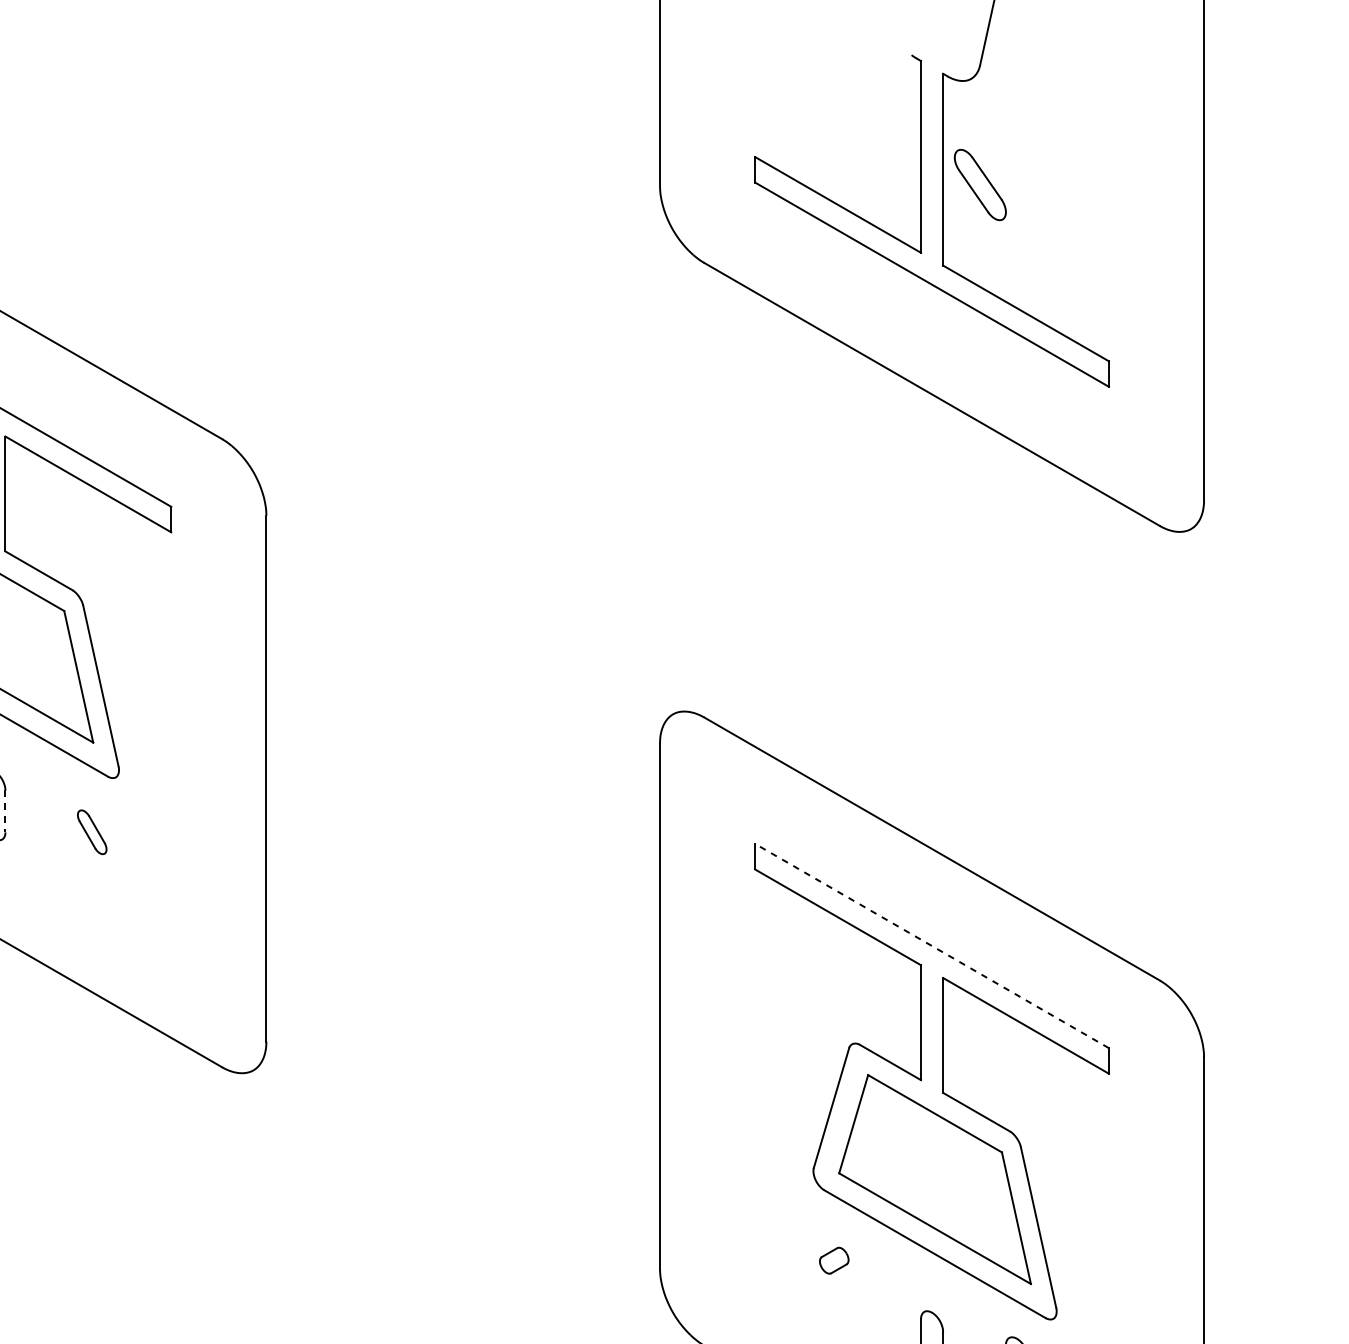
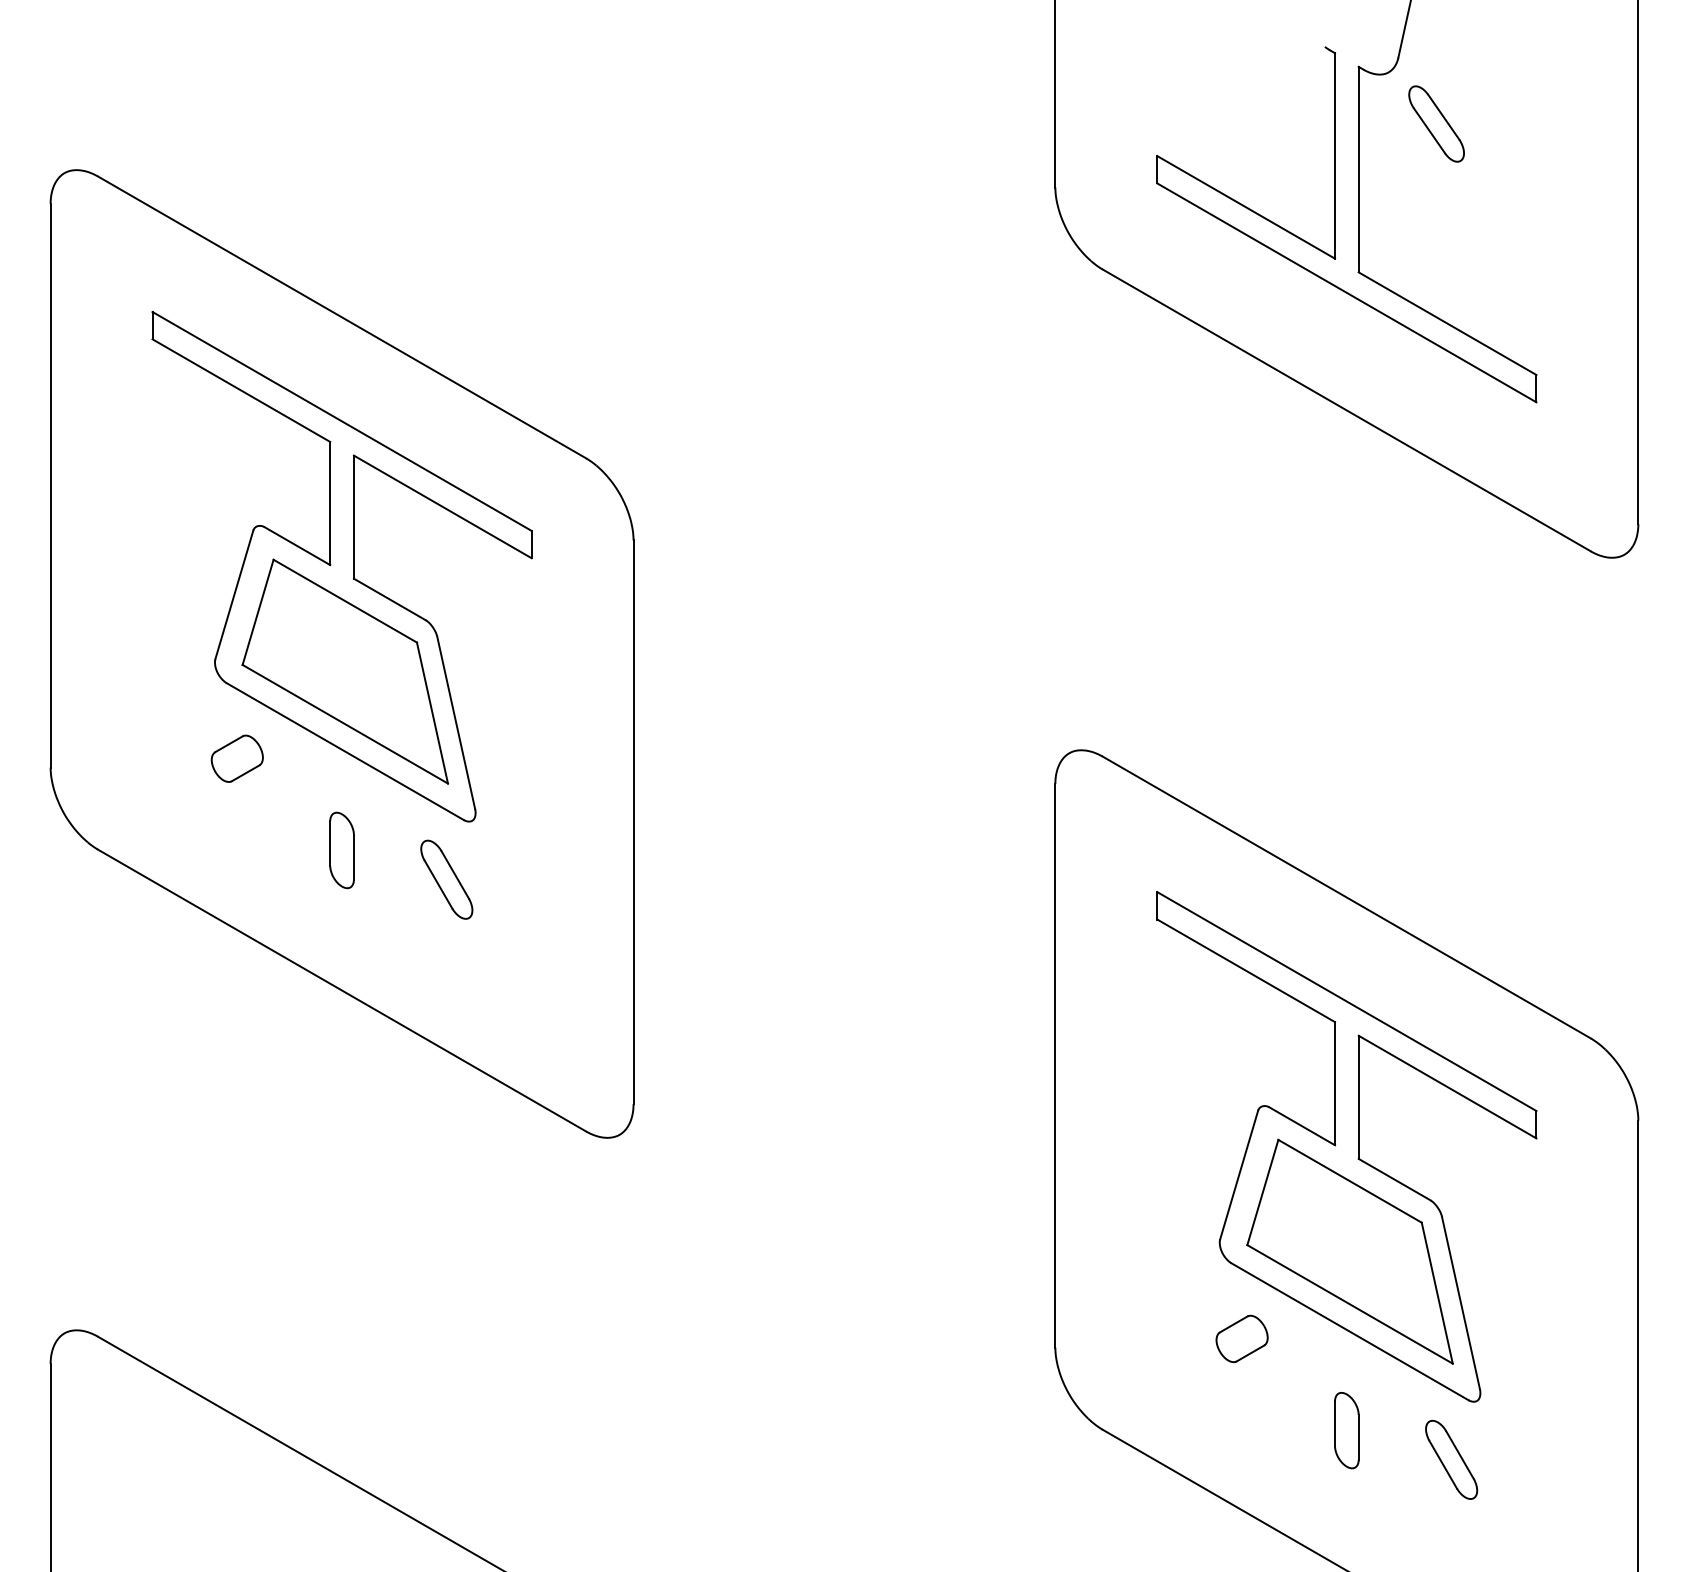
part: (980, 184) -> (1436, 123), moved
line: (5, 811) -> (353, 857), dashed -> solid
part: (91, 832) -> (446, 879), size x1.67
line: (931, 945) -> (1346, 1001), dashed -> solid
part: (833, 1260) -> (1241, 1338), size x1.67

